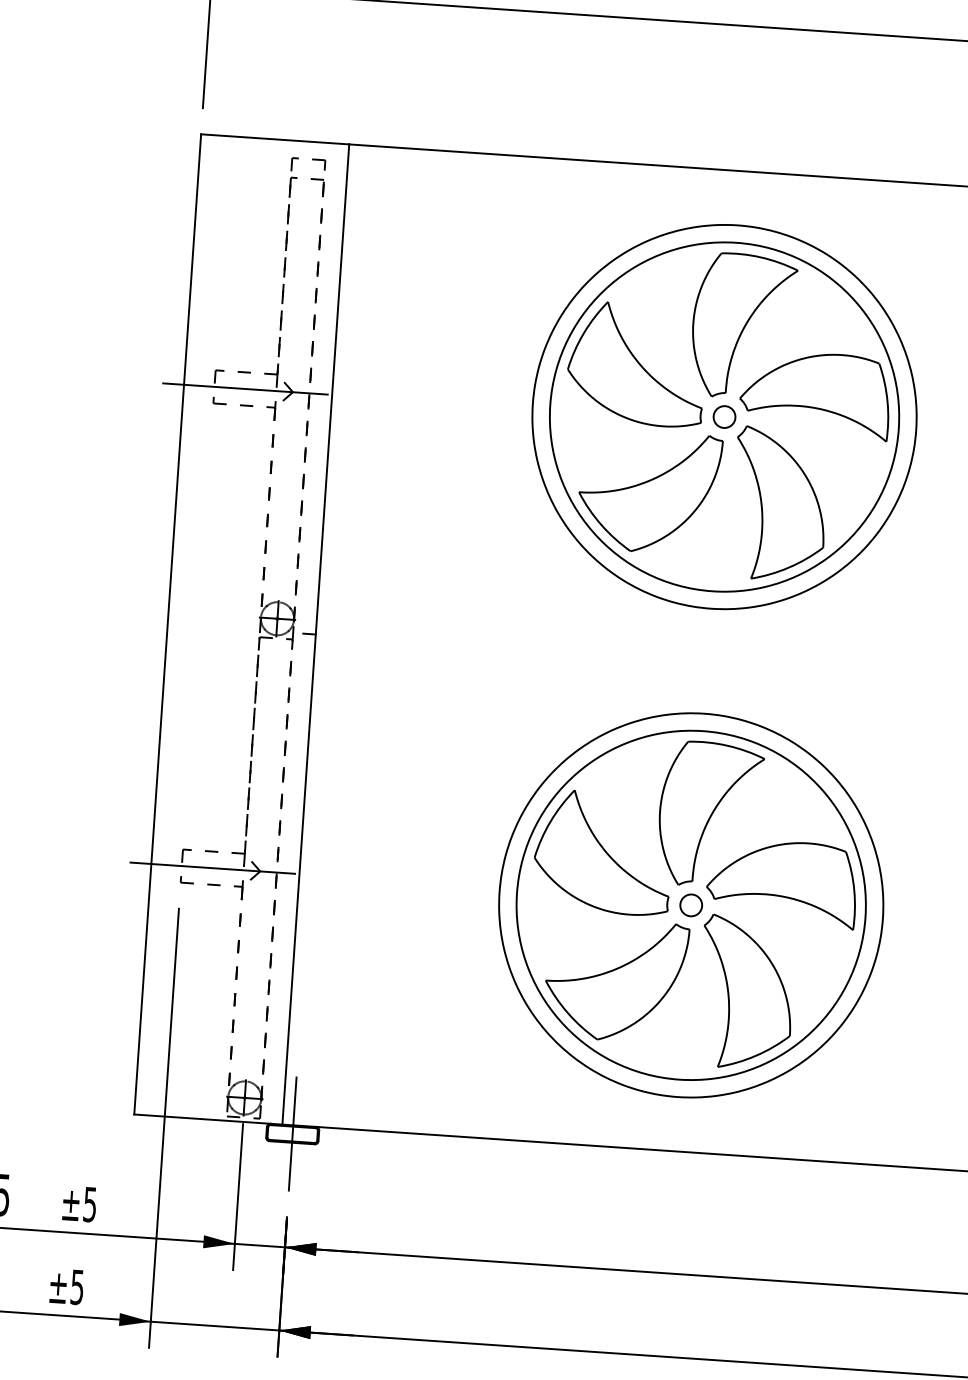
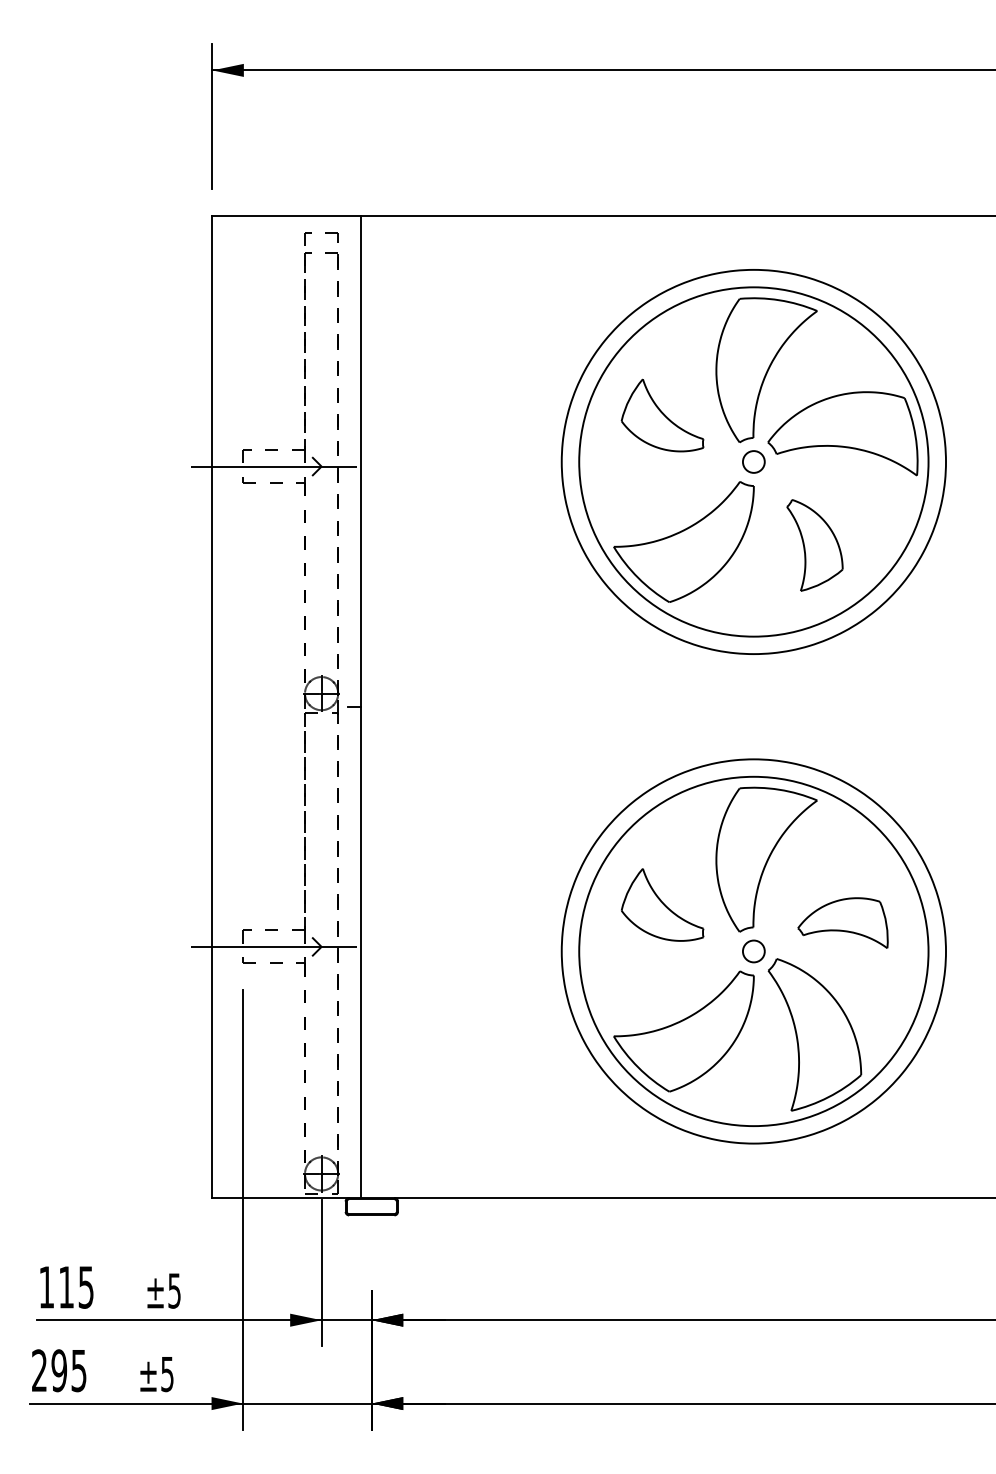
part: (636, 364) -> (662, 415), size x0.6
part: (779, 504) -> (814, 545), size x0.6
part: (603, 852) -> (662, 904), size x0.6
part: (781, 882) -> (842, 922), size x0.6
line: (292, 1133) -> (371, 1206), removed

